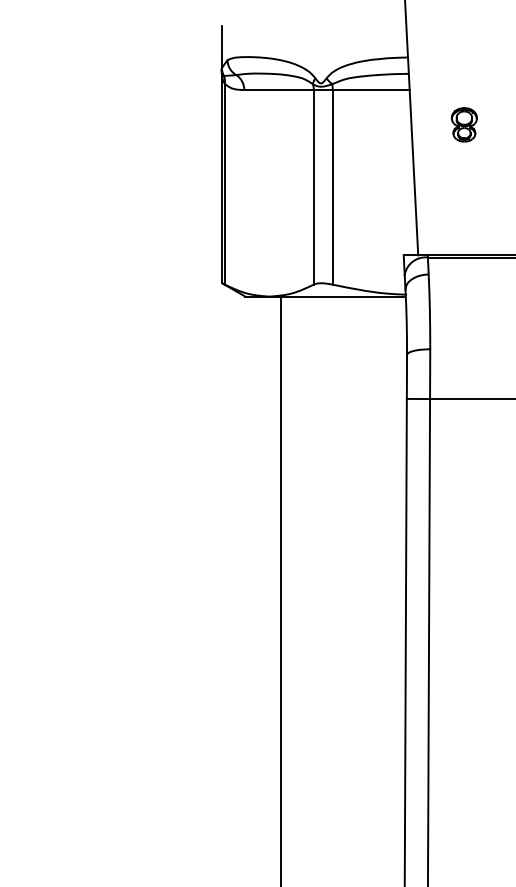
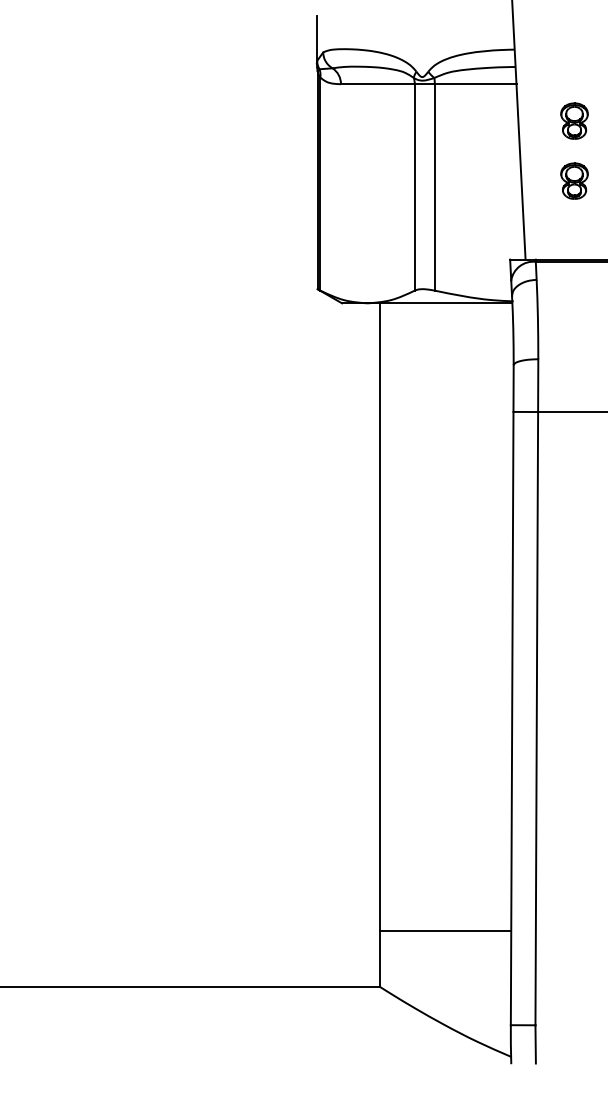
part: (464, 180) -> (574, 180), added

